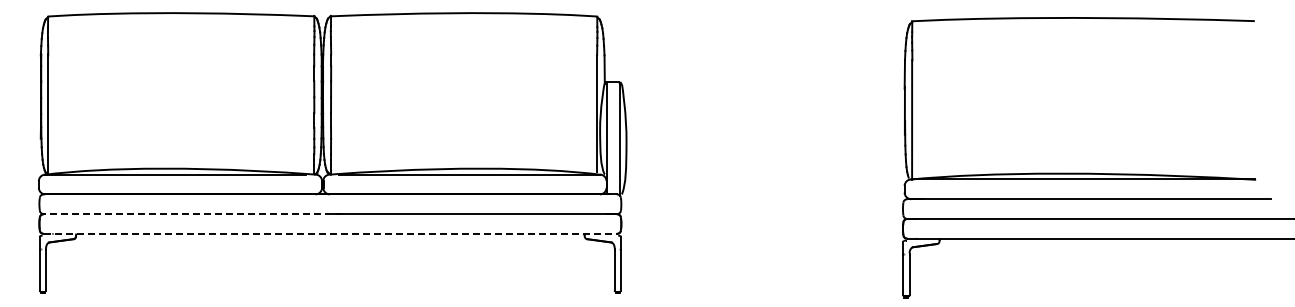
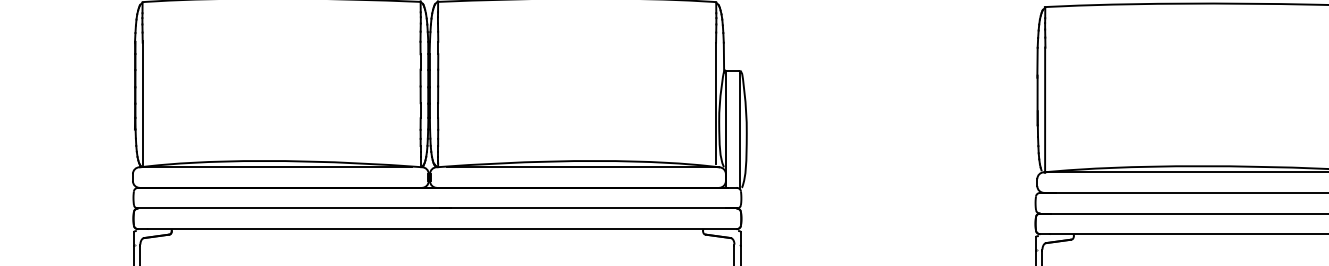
line: (192, 214) -> (293, 208), dashed -> solid
line: (330, 233) -> (437, 228), dashed -> solid

